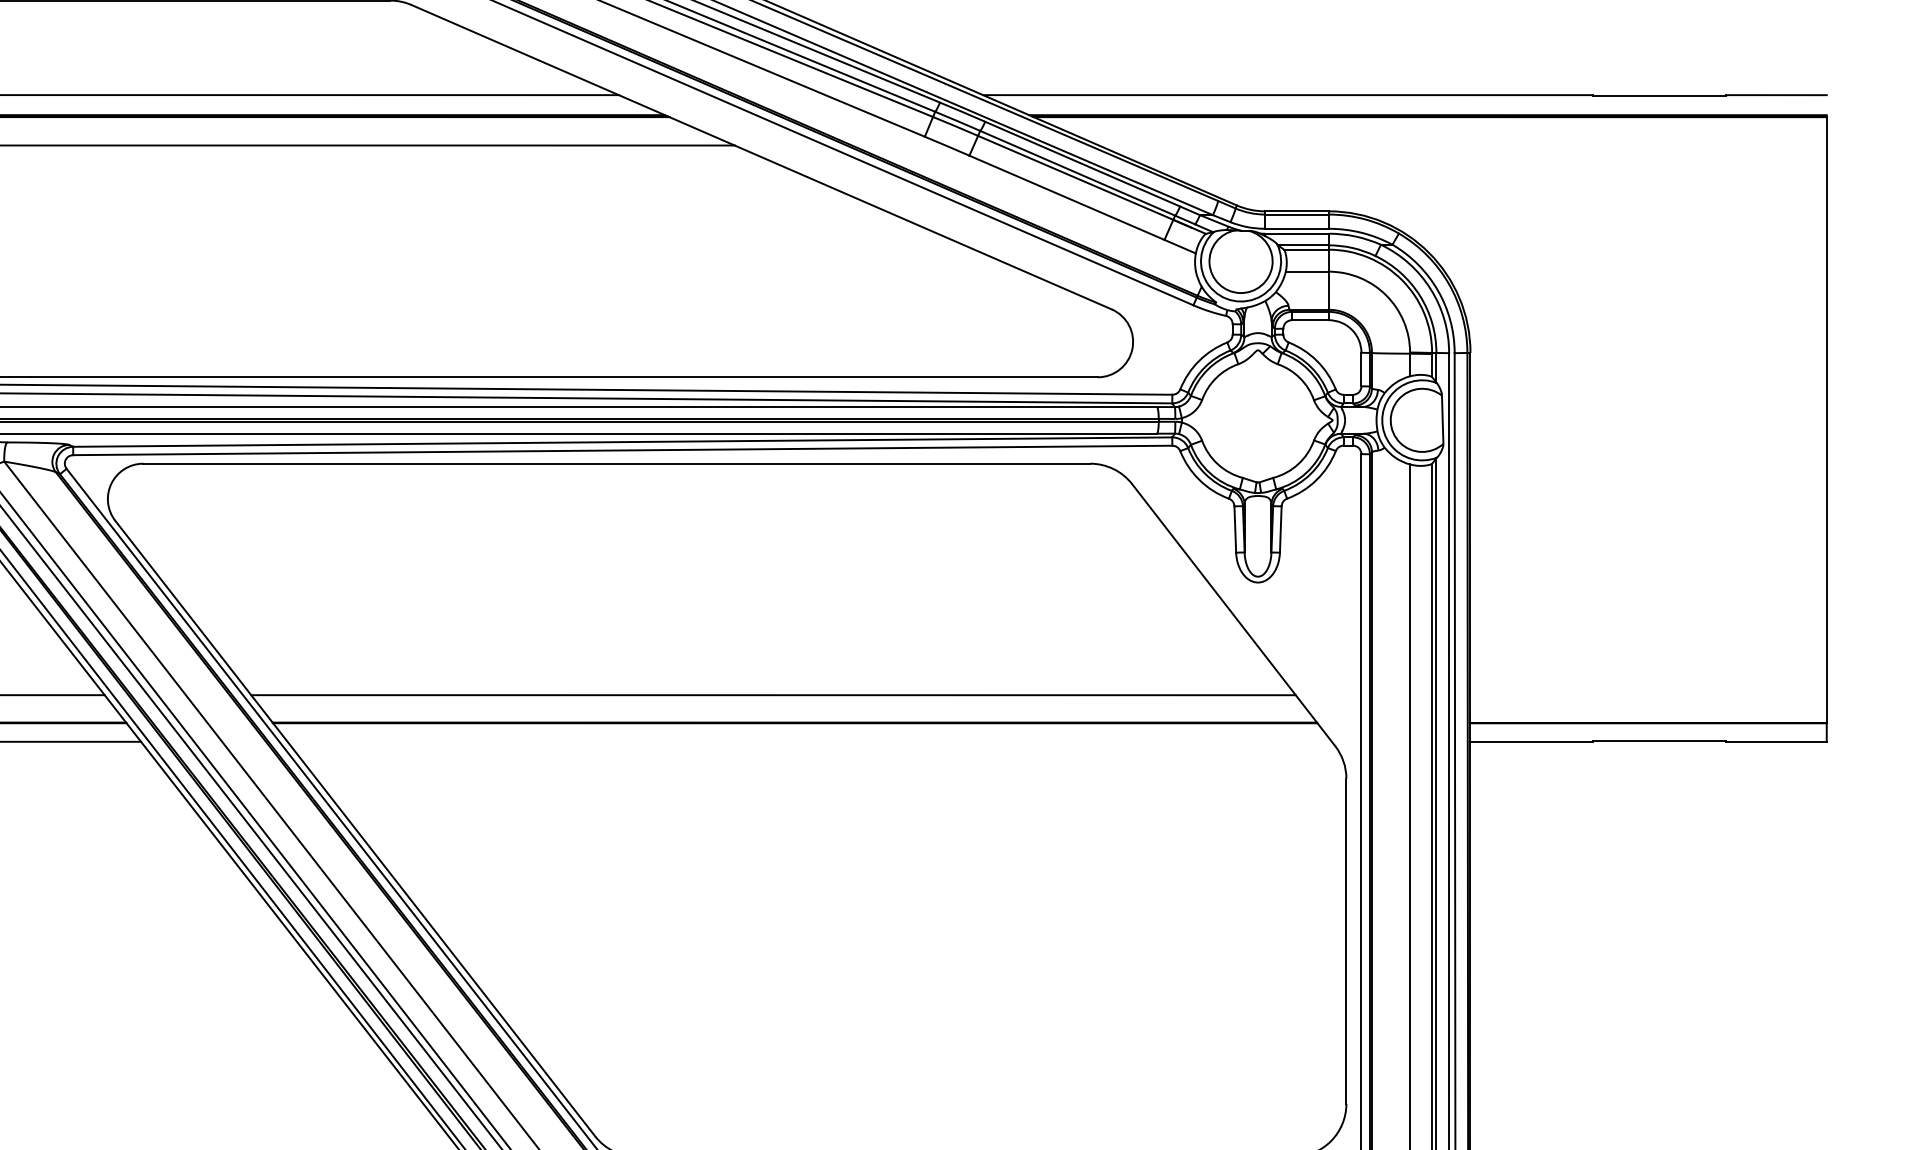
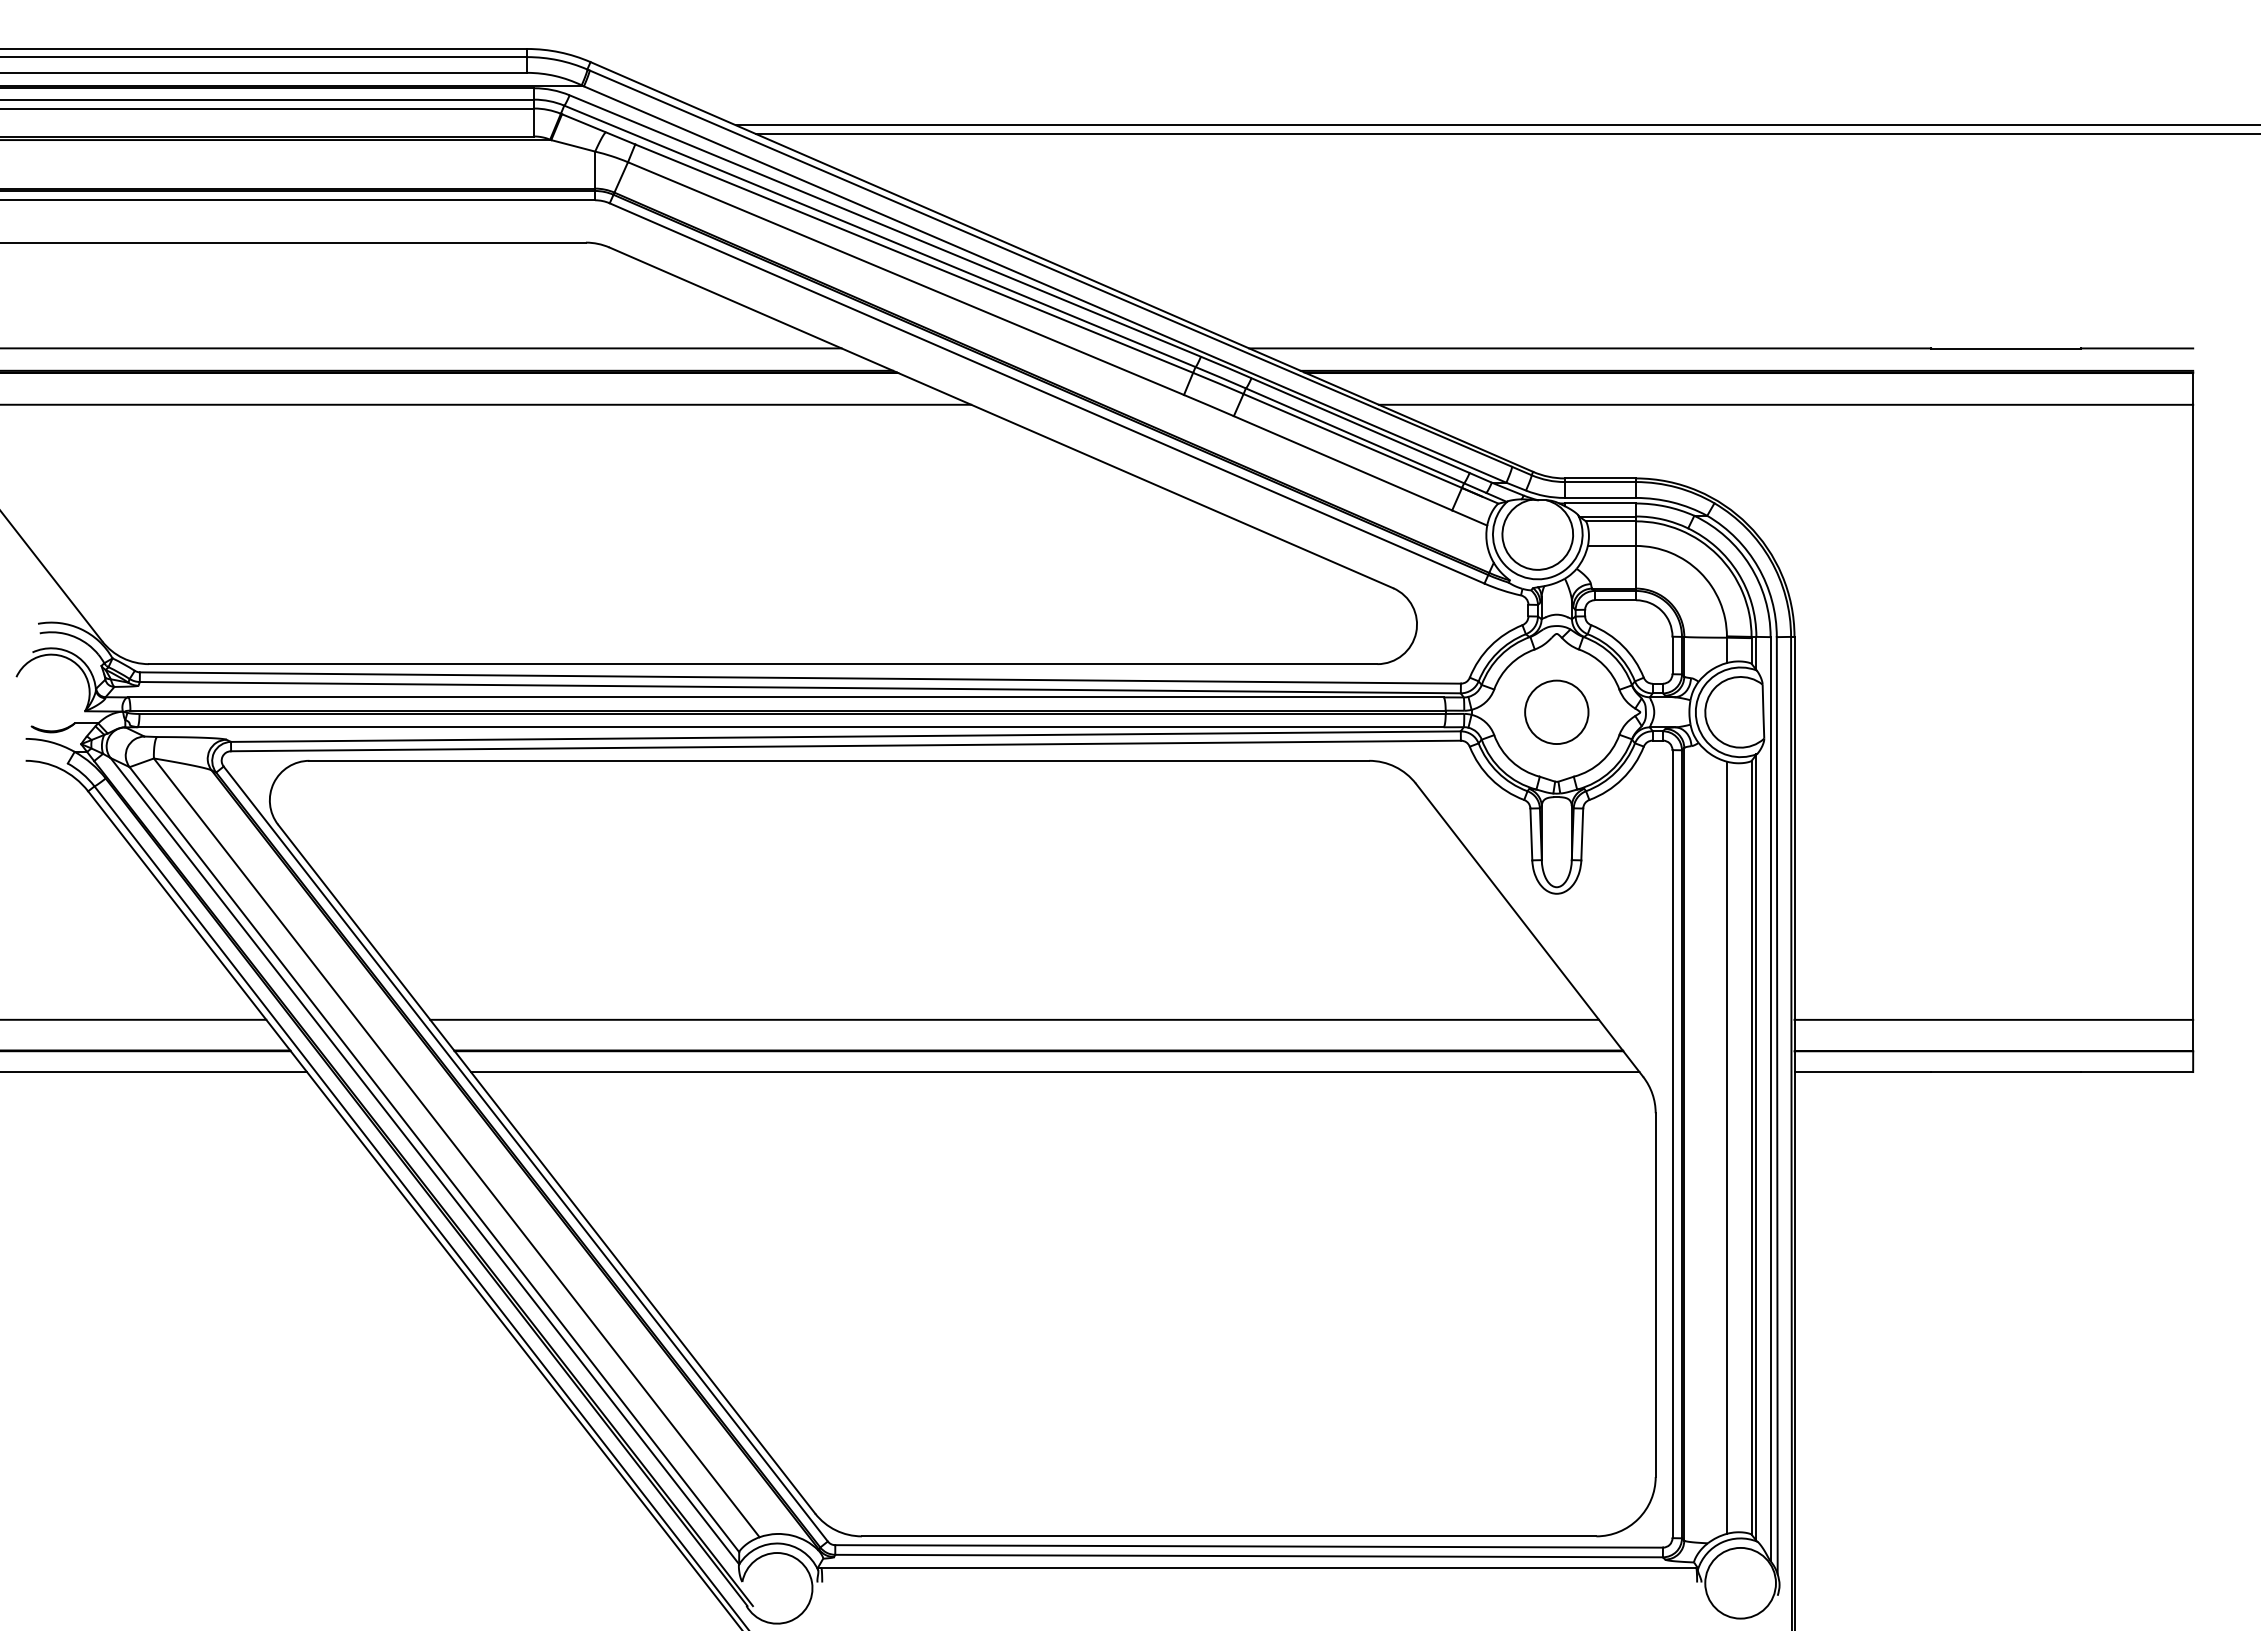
line: (1462, 145) -> (1785, 404), added
circle: (1257, 419) -> (1556, 711), added
line: (1648, 694) -> (1993, 1019), added
line: (809, 742) -> (1054, 1072), added

